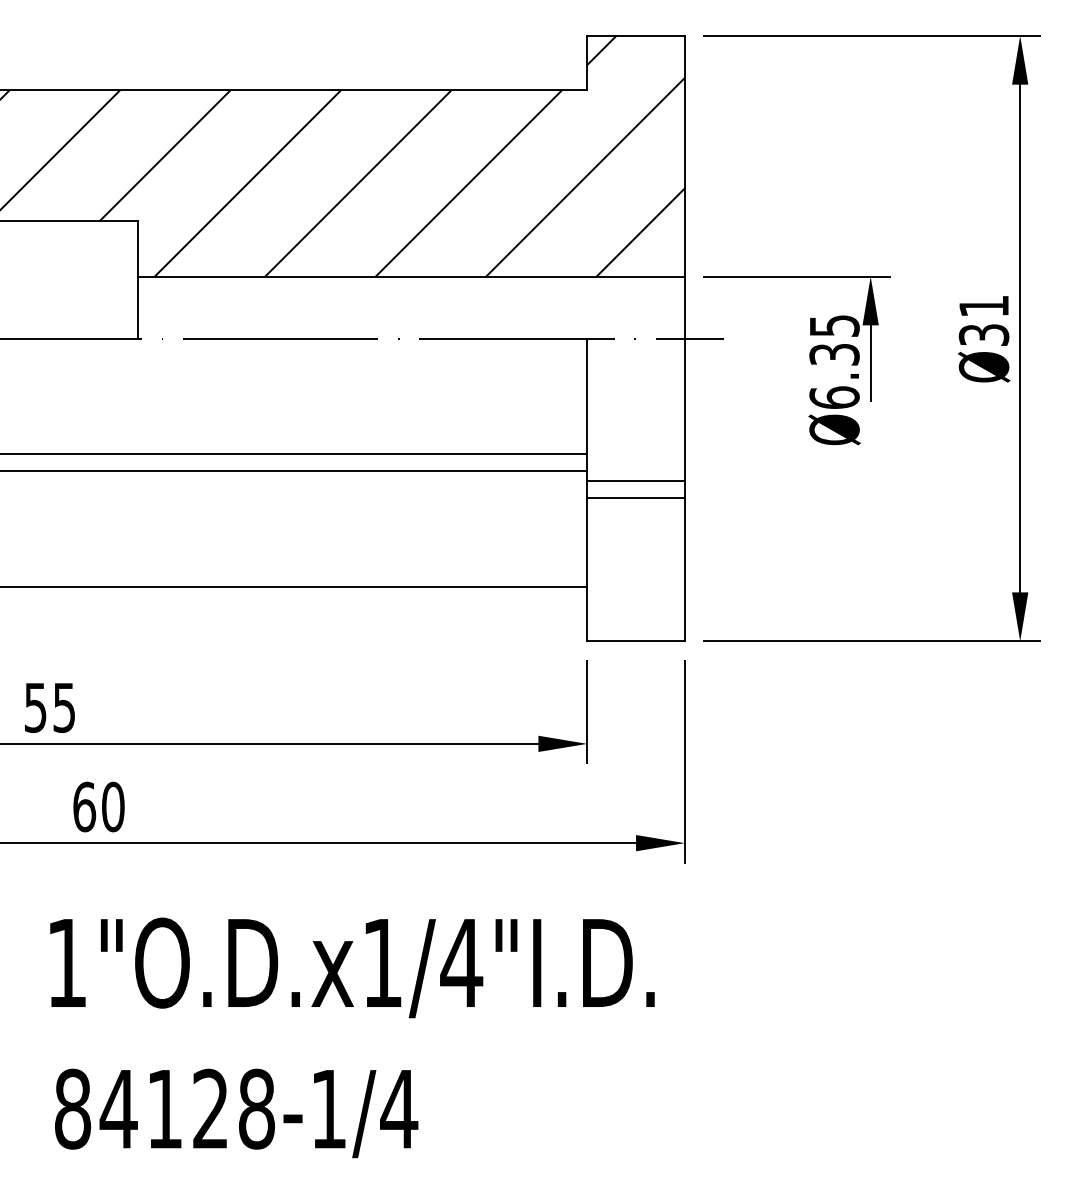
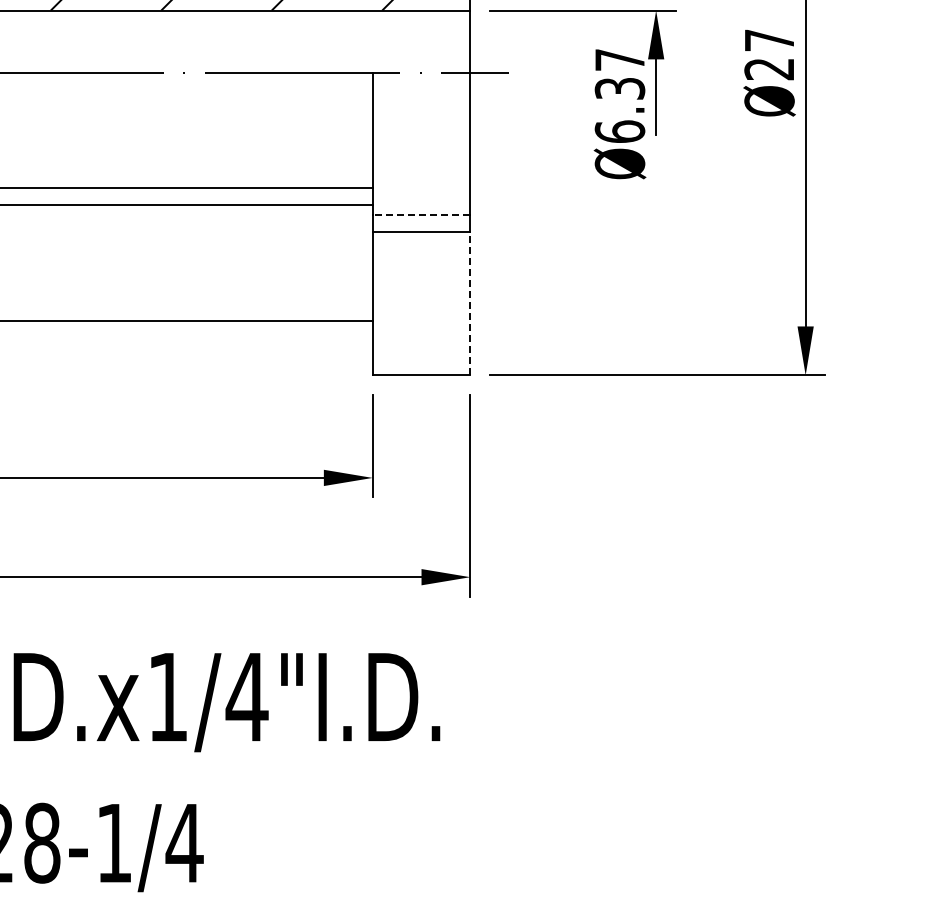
text: (984, 320) -> (769, 54), Ø31 -> Ø27
text: (834, 325) -> (619, 59), Ø6.35 -> Ø6.37
line: (636, 481) -> (421, 215), solid -> dashed
line: (684, 569) -> (469, 303), solid -> dashed

